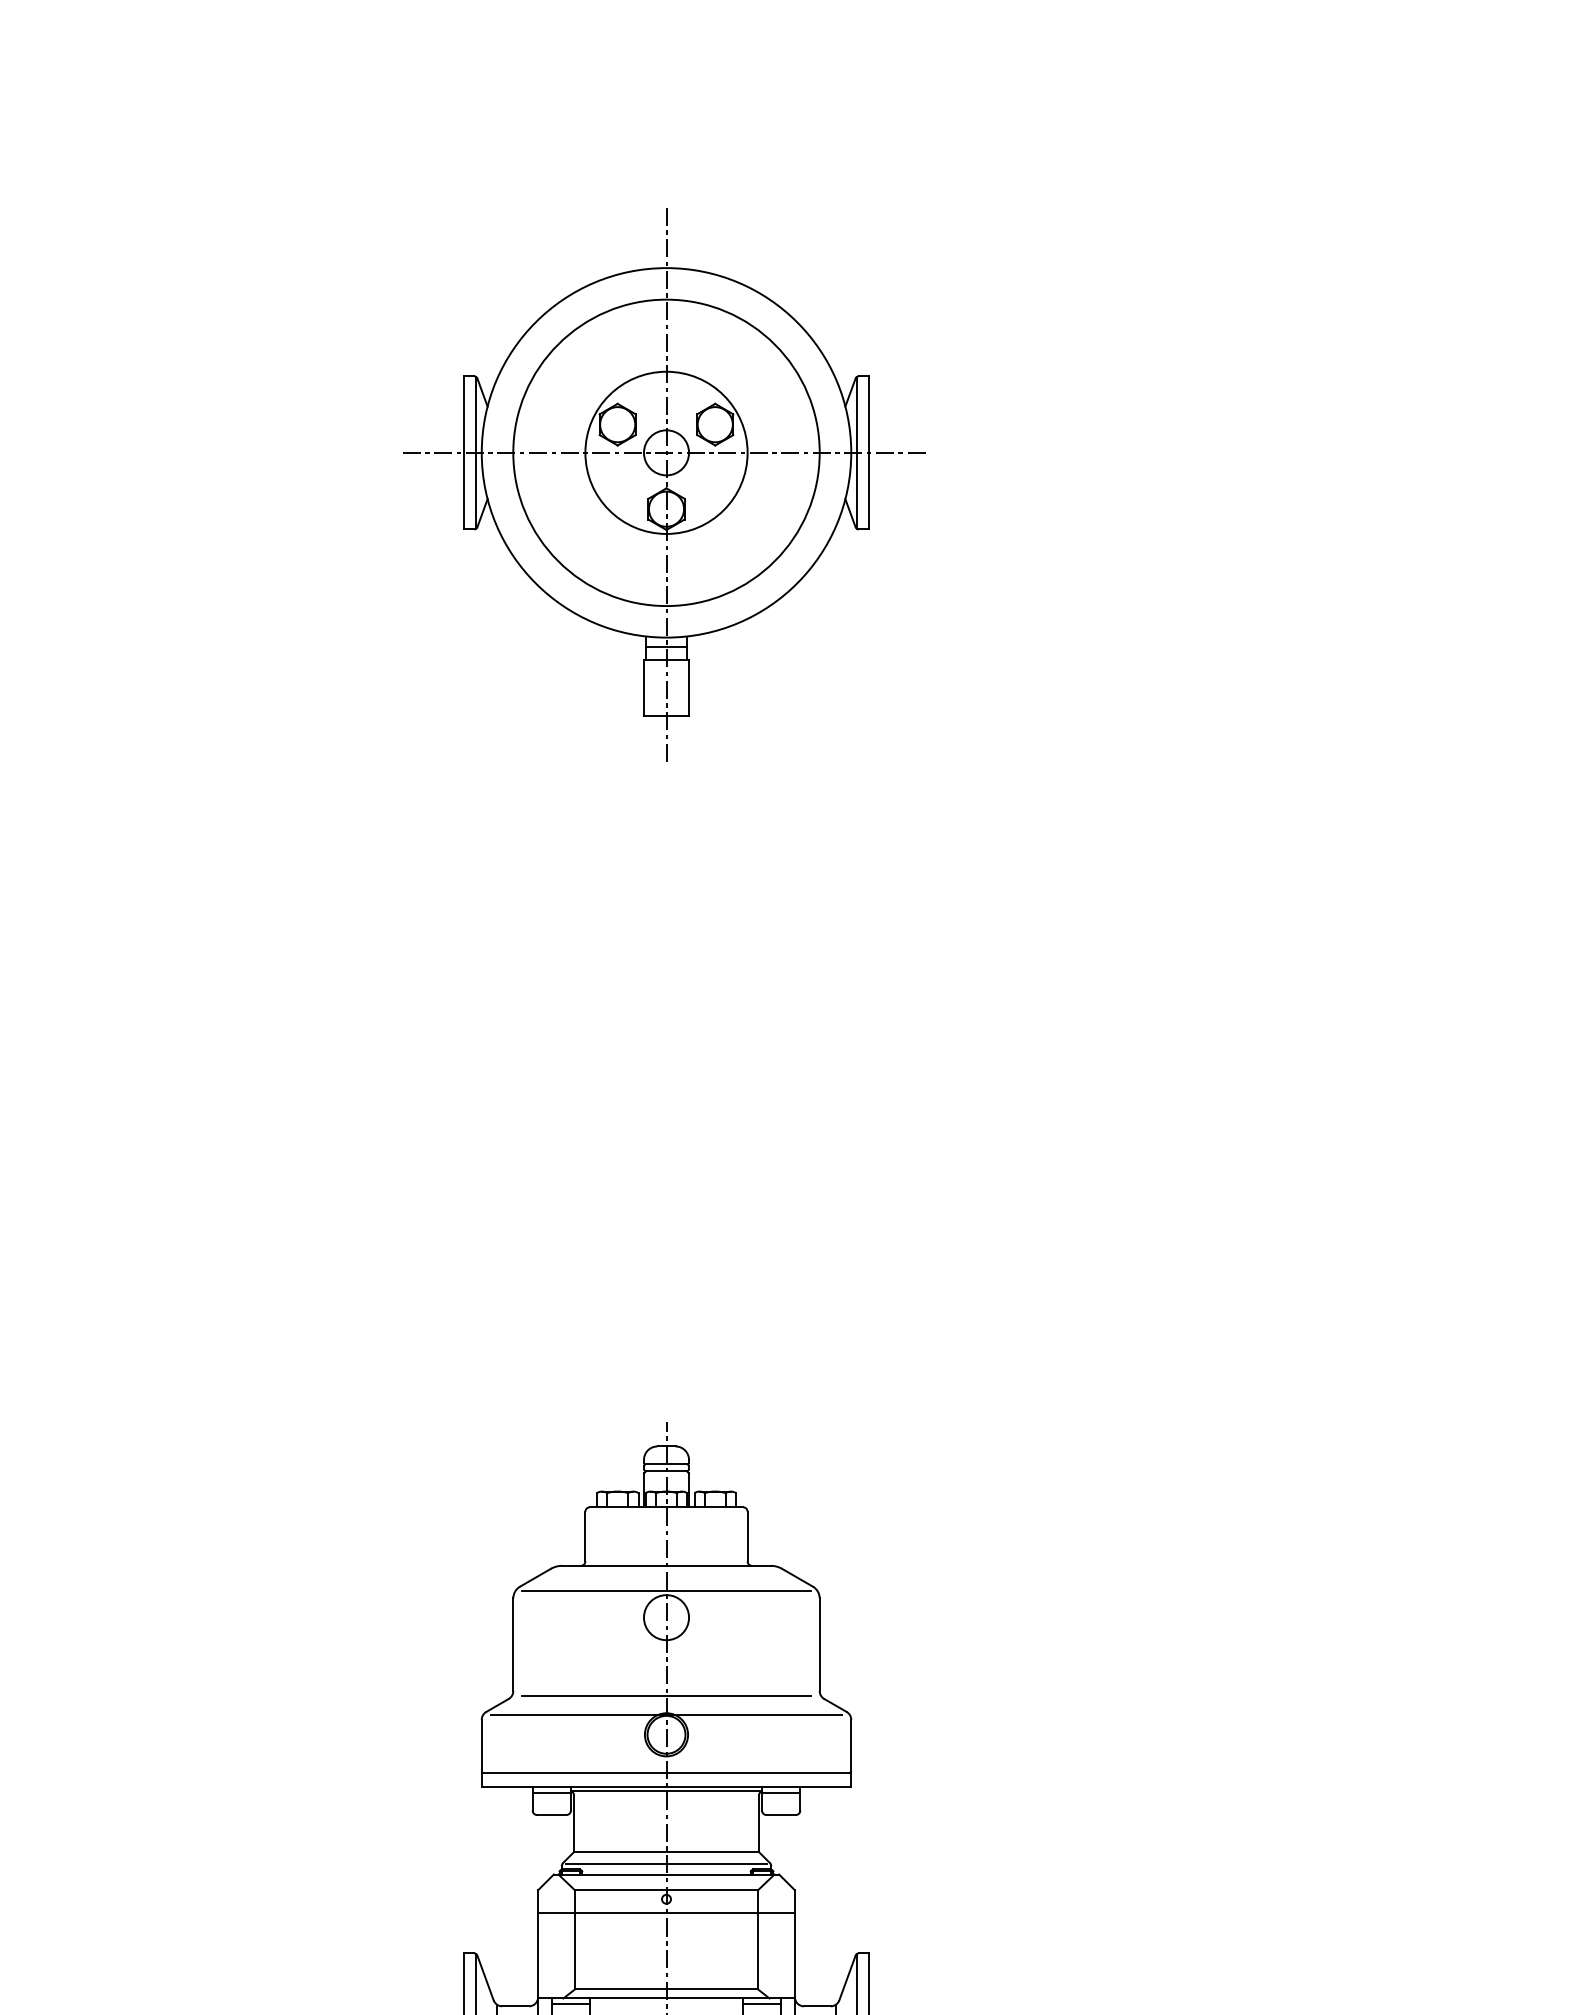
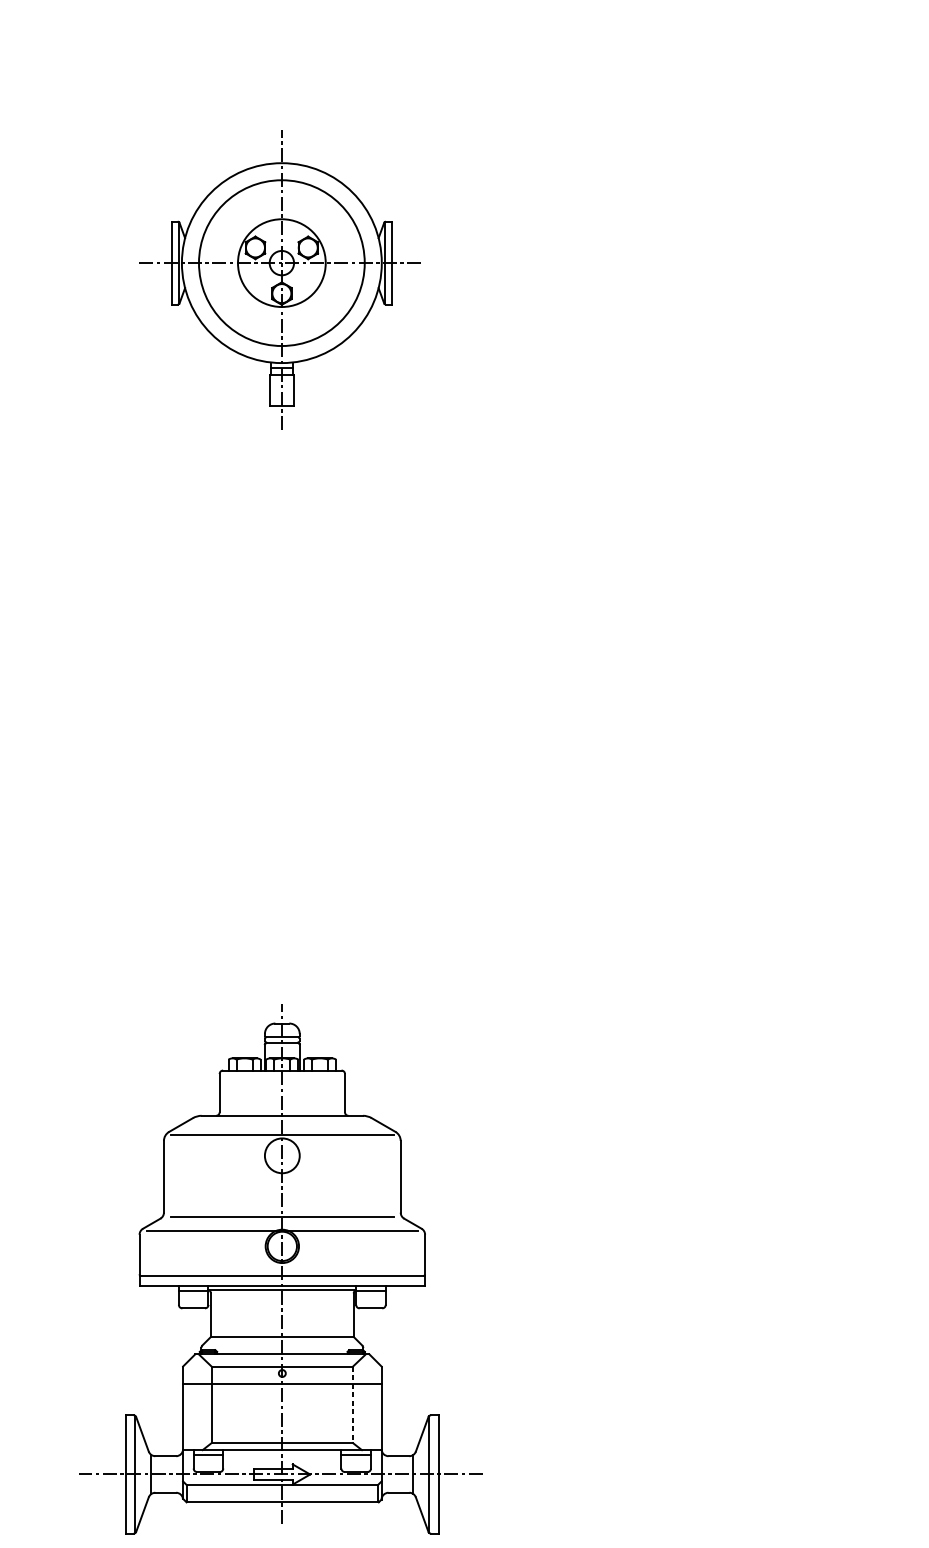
part: (664, 484) -> (280, 280), size x0.7
line: (666, 1864) -> (282, 1346), removed
line: (758, 1939) -> (353, 1404), solid -> dashed

